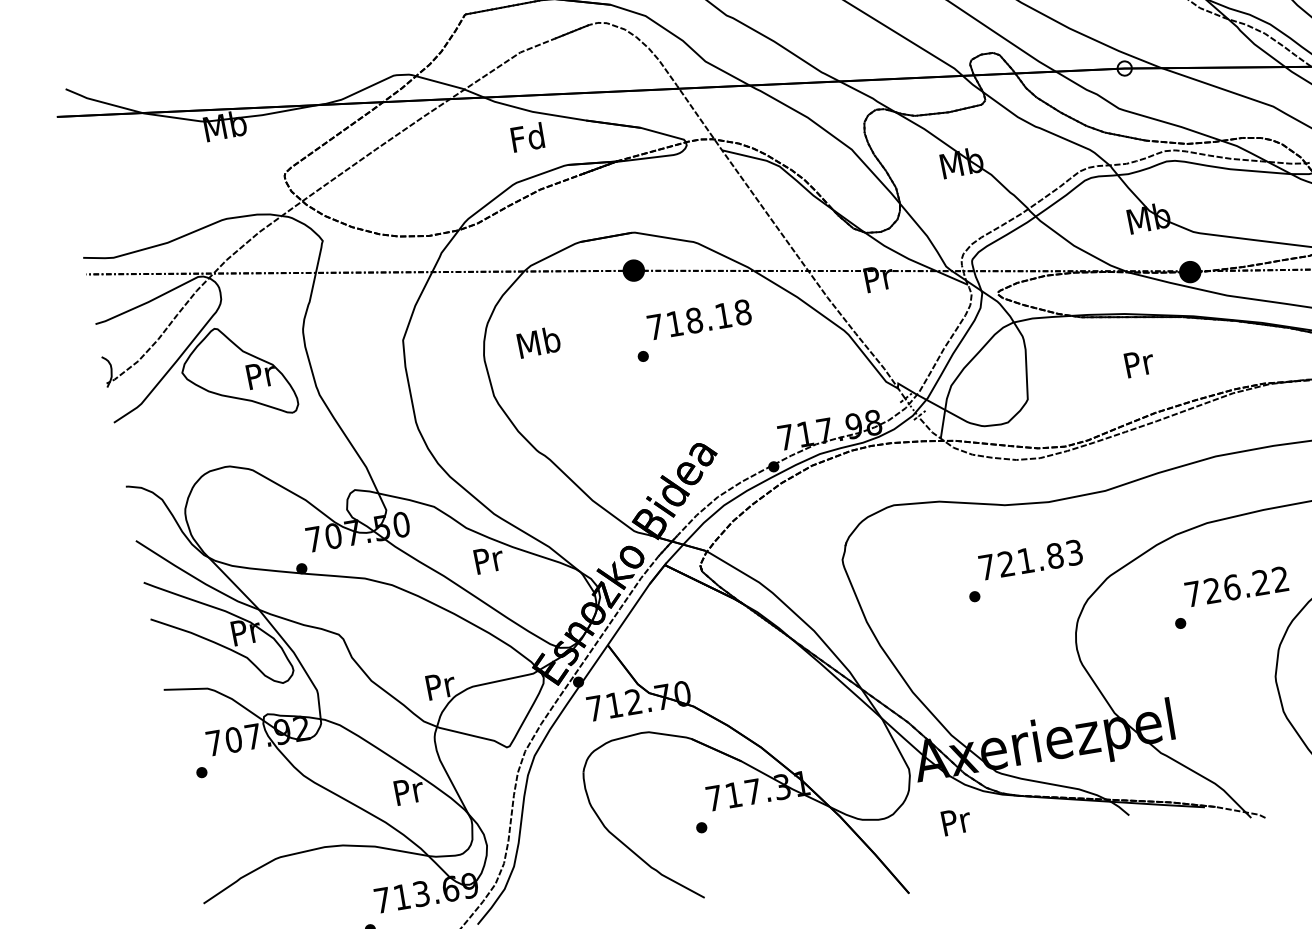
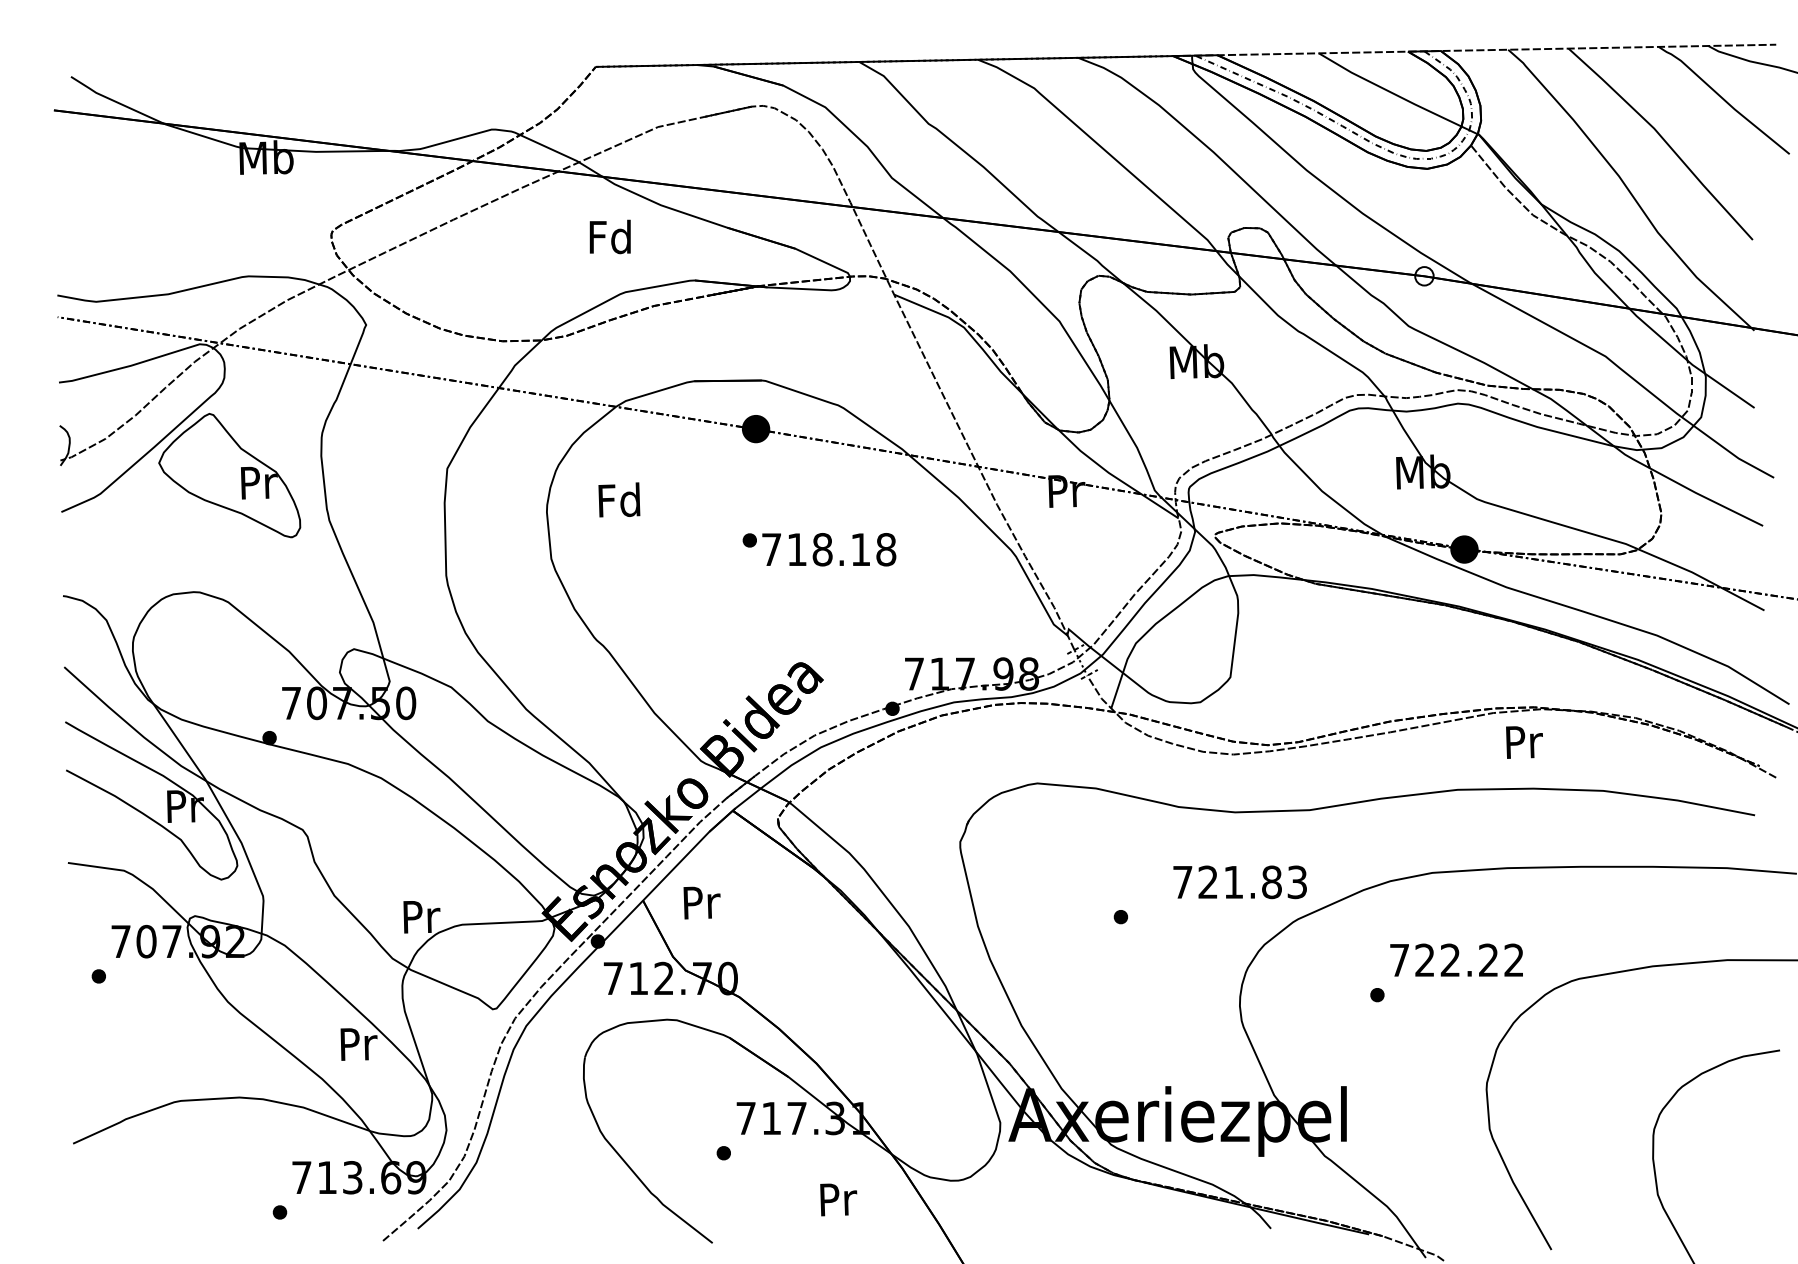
text: (527, 137) -> (609, 236), moved
text: (699, 319) -> (829, 549), moved
text: (538, 341) -> (619, 499), Mb -> Fd
text: (1139, 363) -> (1524, 742), moved
text: (488, 559) -> (701, 902), moved
text: (1030, 560) -> (1239, 882), moved
text: (1232, 587) -> (1450, 960), 726.22 -> 722.22
text: (956, 821) -> (838, 1199), moved

